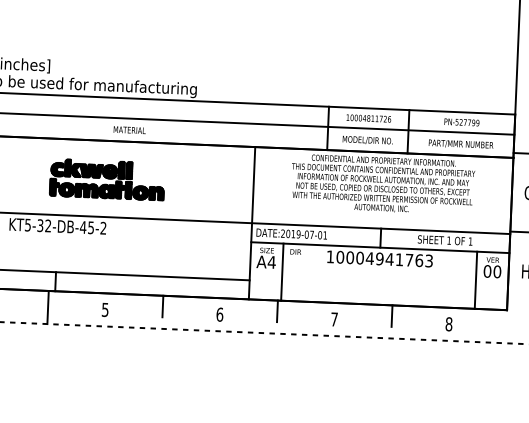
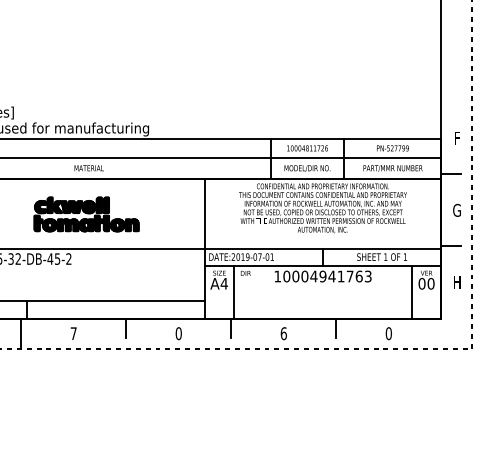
part: (107, 179) -> (86, 214), moved
text: (105, 309) -> (73, 333), 5 -> 7
text: (219, 314) -> (178, 333), 6 -> 0
text: (334, 319) -> (283, 333), 7 -> 6
text: (448, 324) -> (388, 333), 8 -> 0

